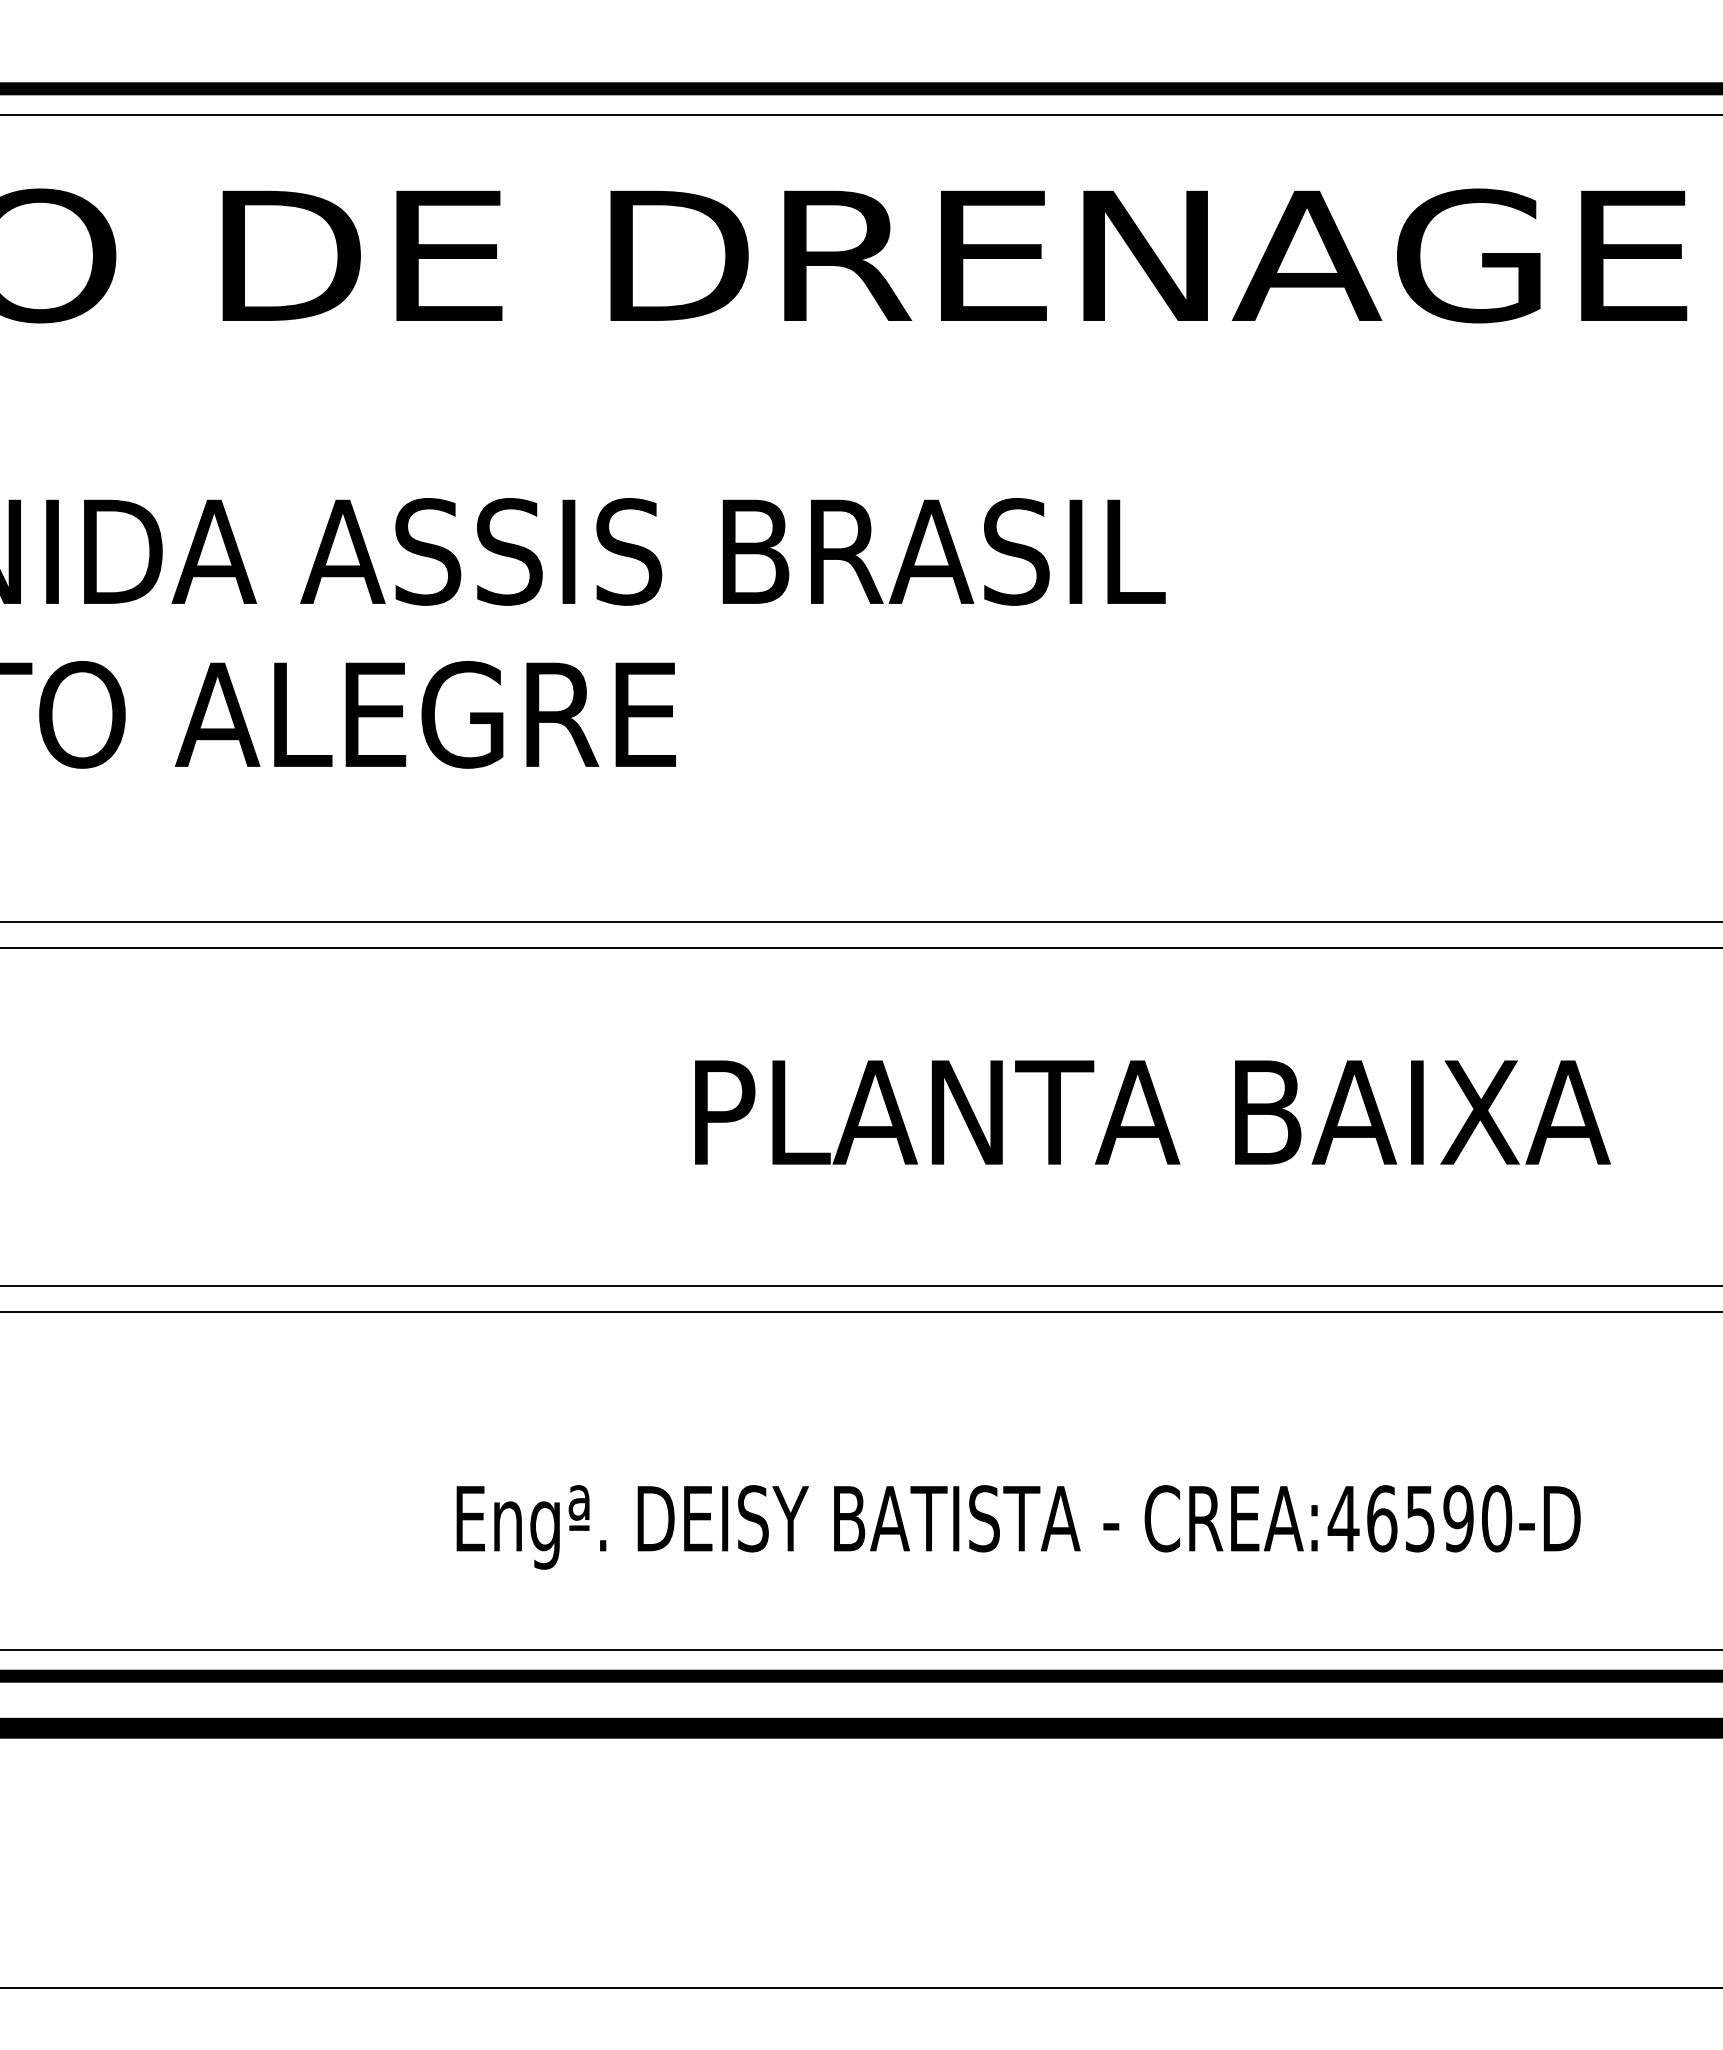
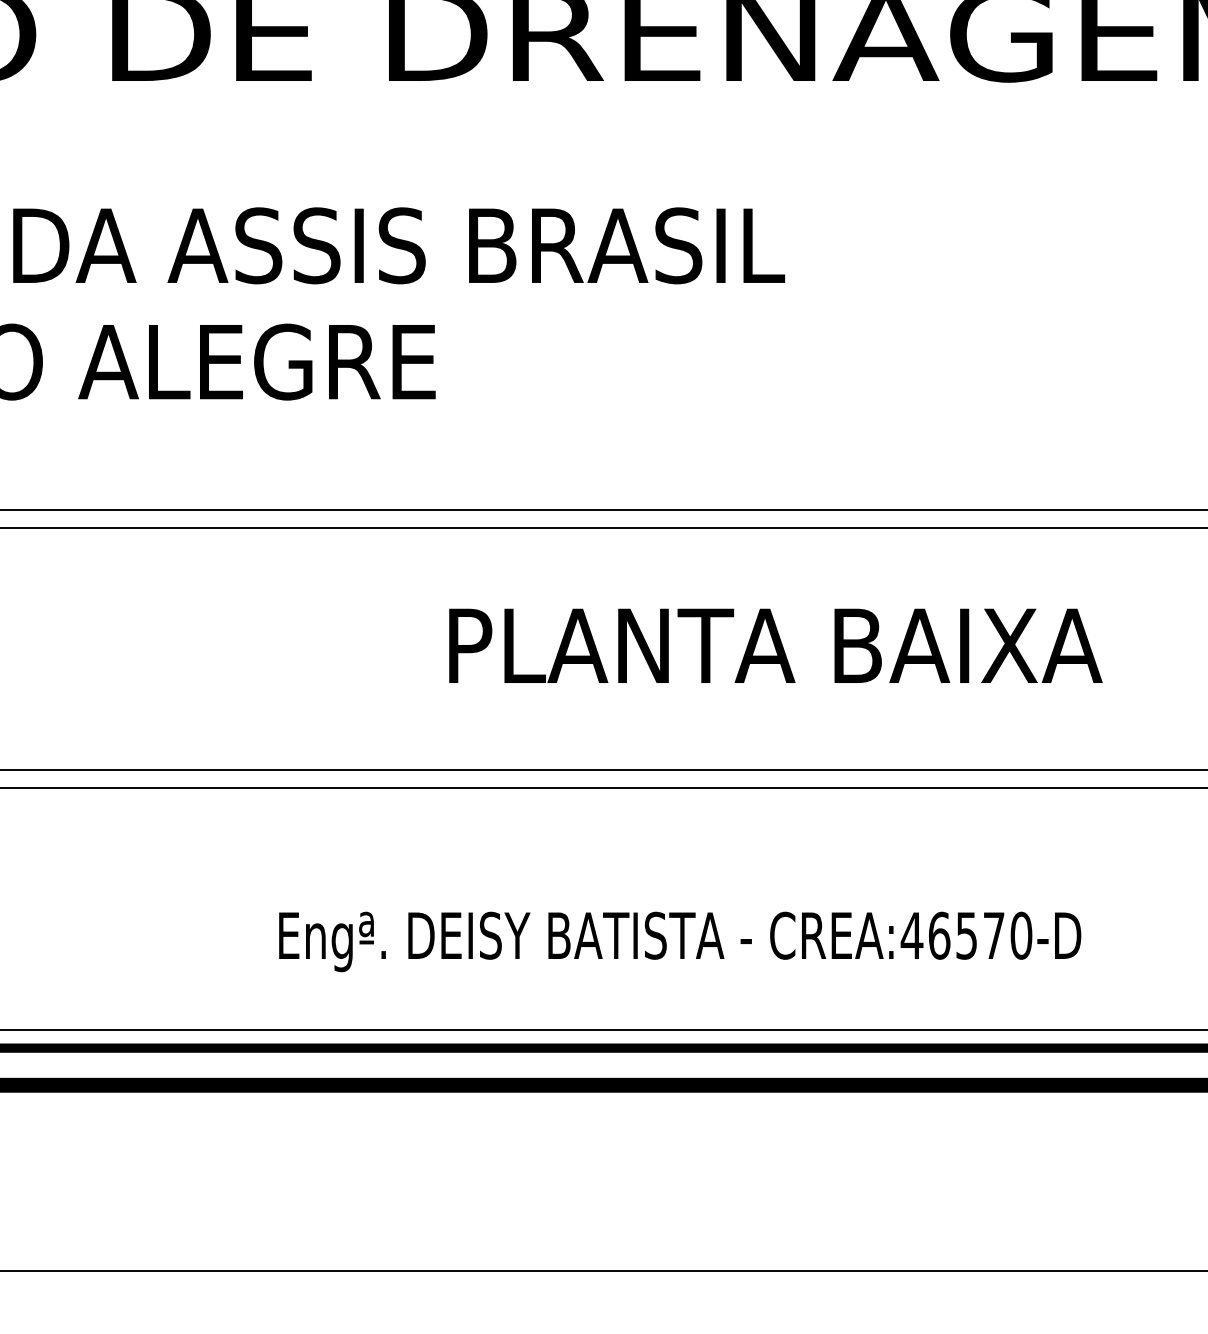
text: (1458, 1518) -> (994, 935), CREA:46590-D -> CREA:46570-D

